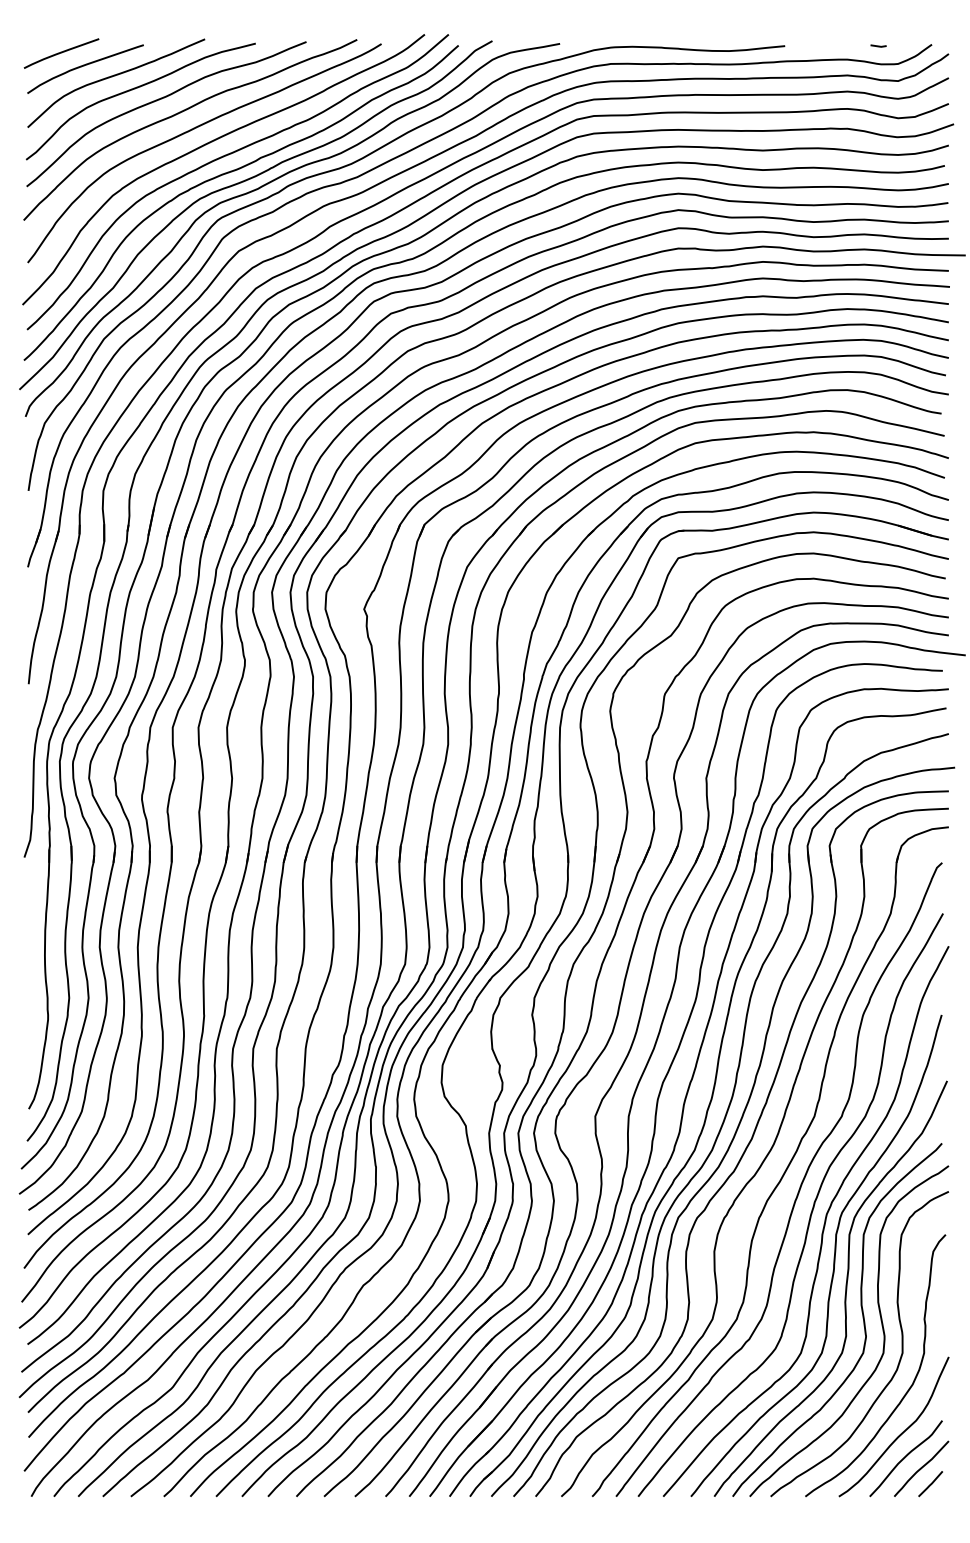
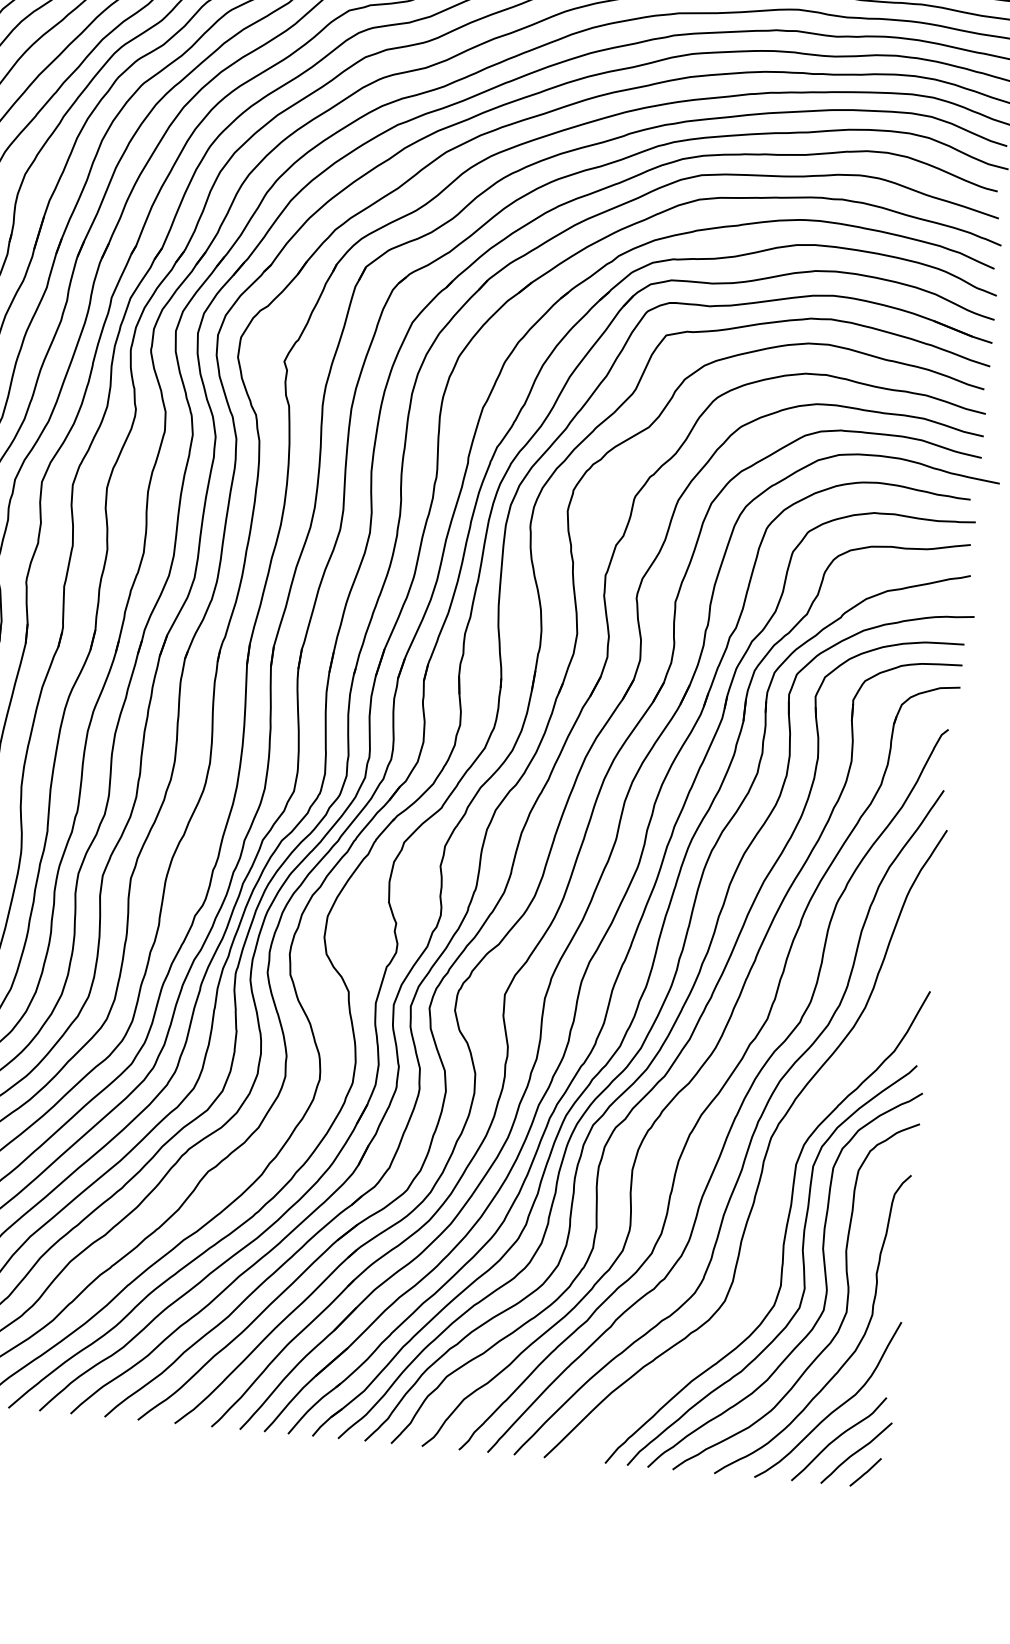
curve: (833, 1256) -> (774, 1189), removed

